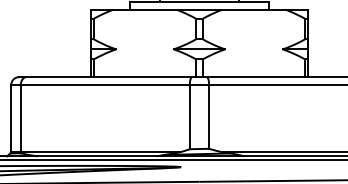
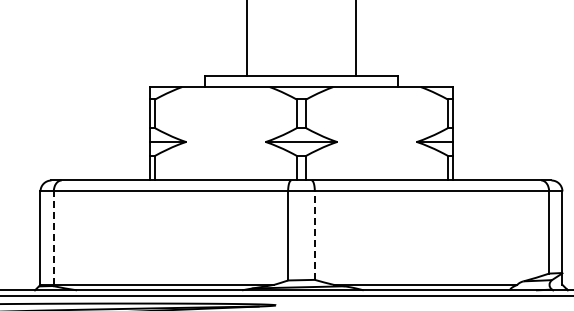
line: (208, 116) -> (314, 235), solid -> dashed
line: (20, 118) -> (53, 238), solid -> dashed

